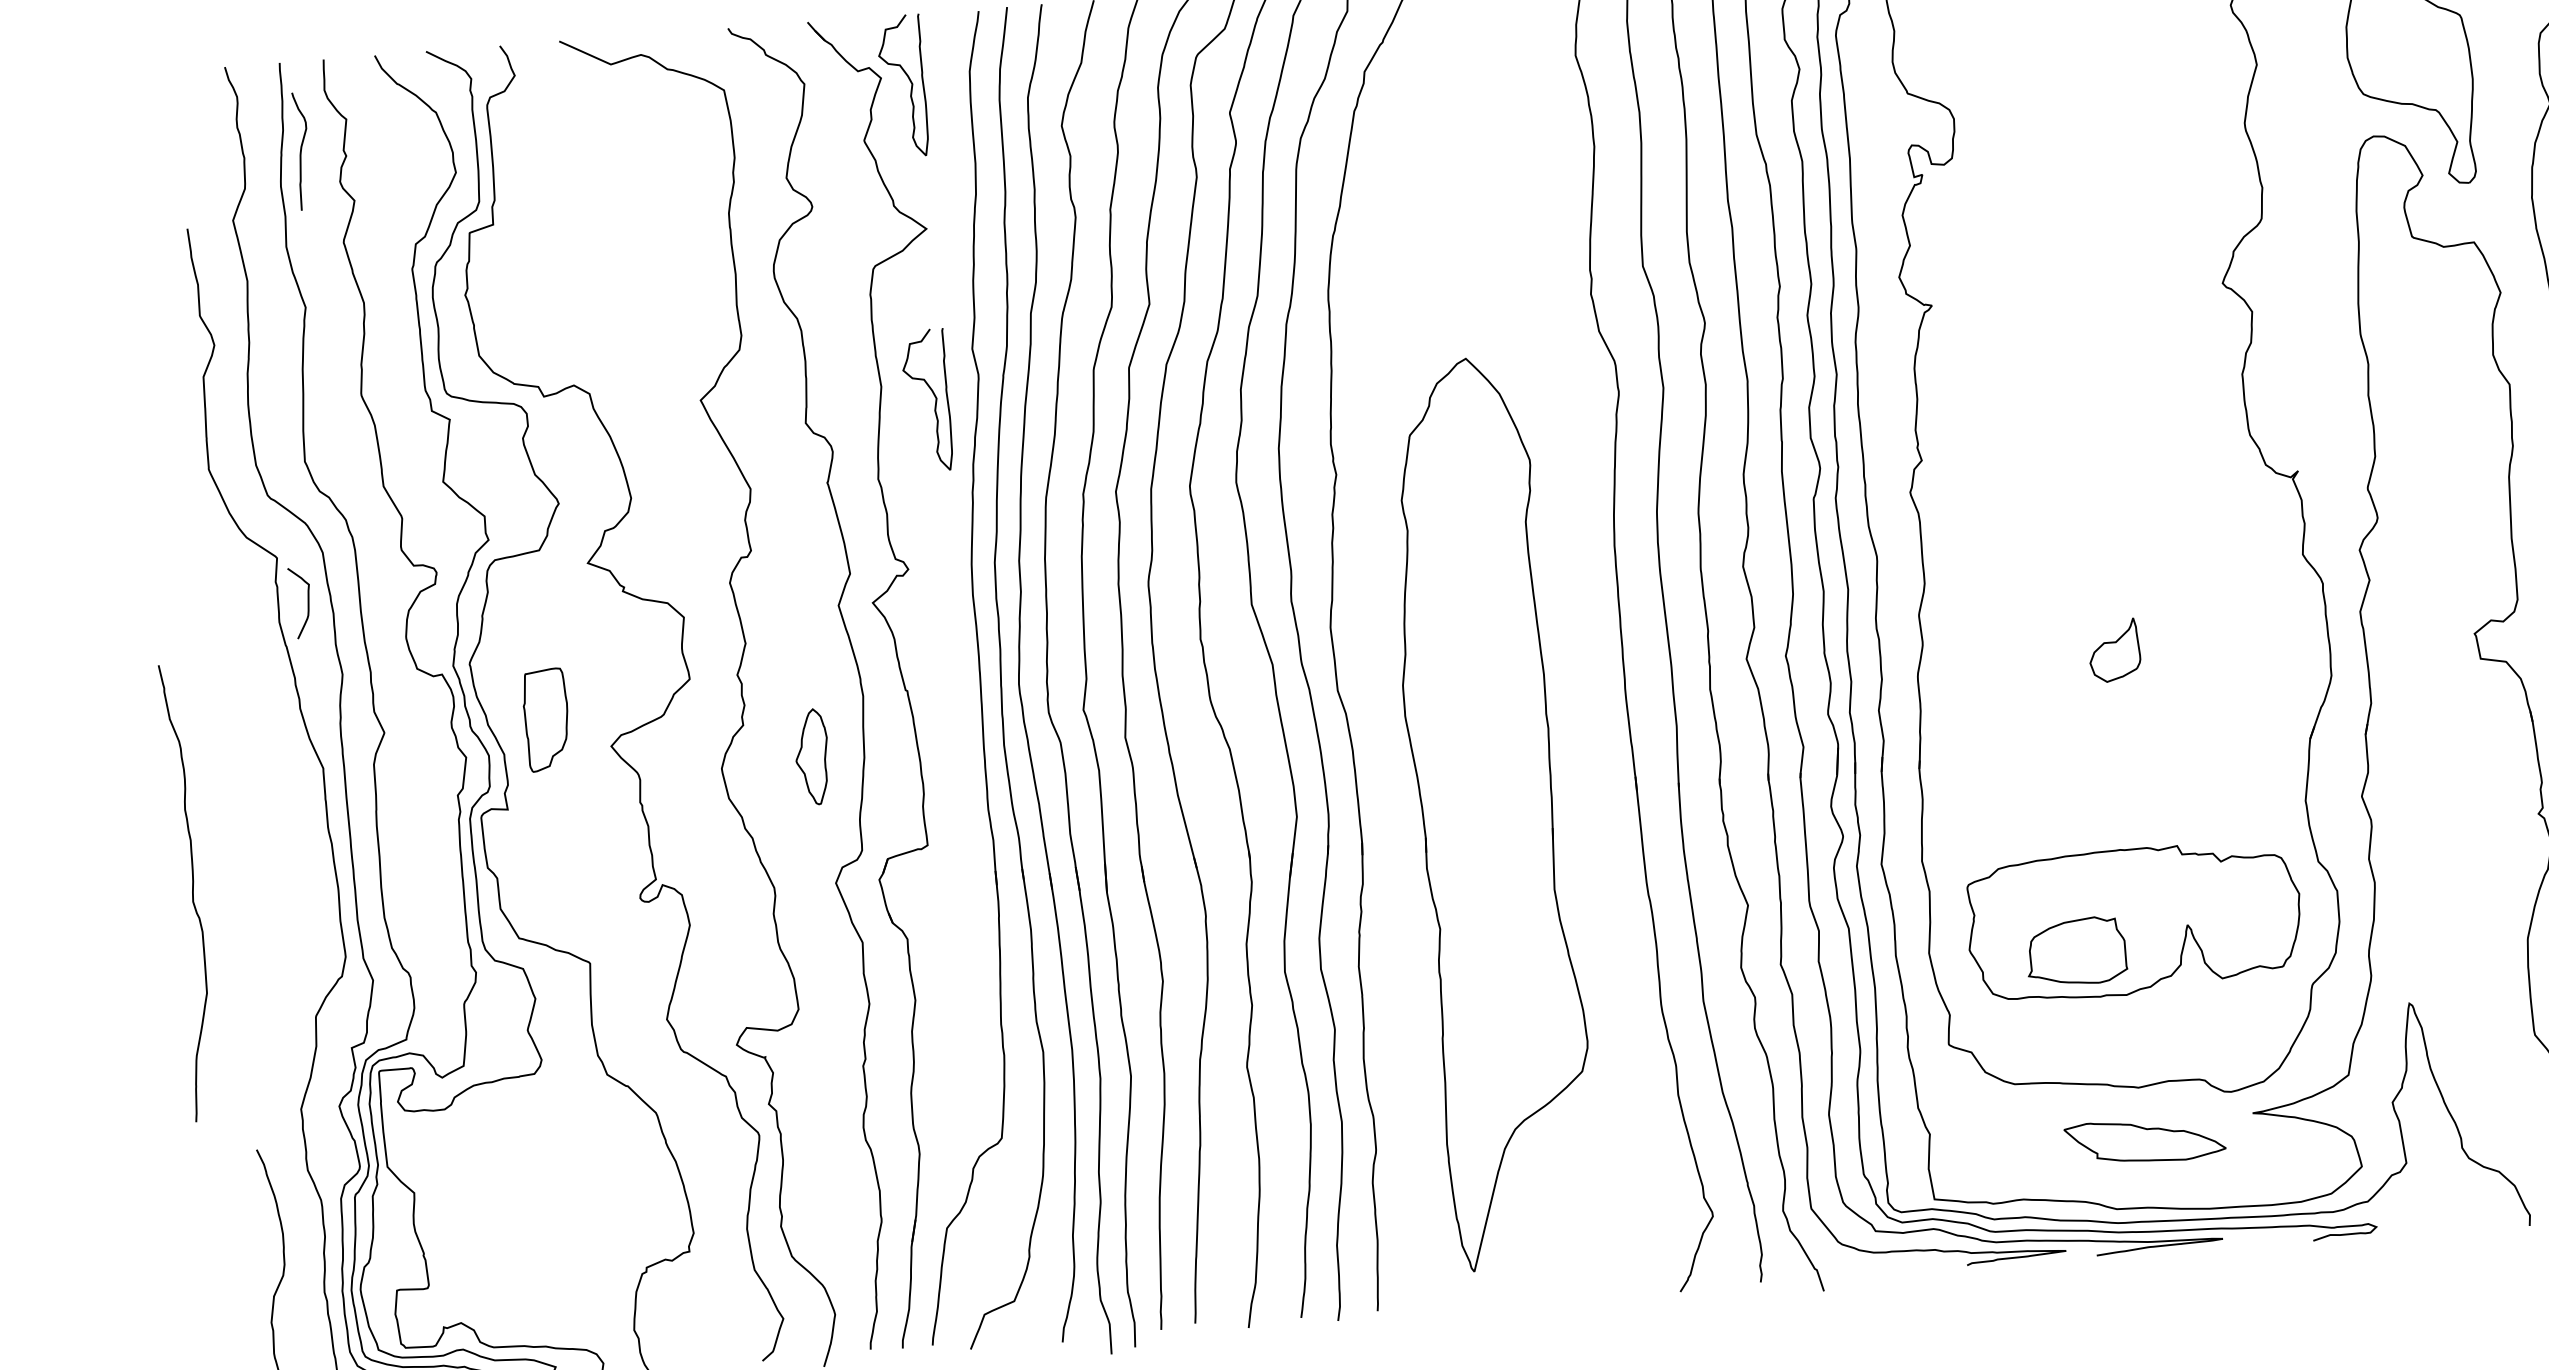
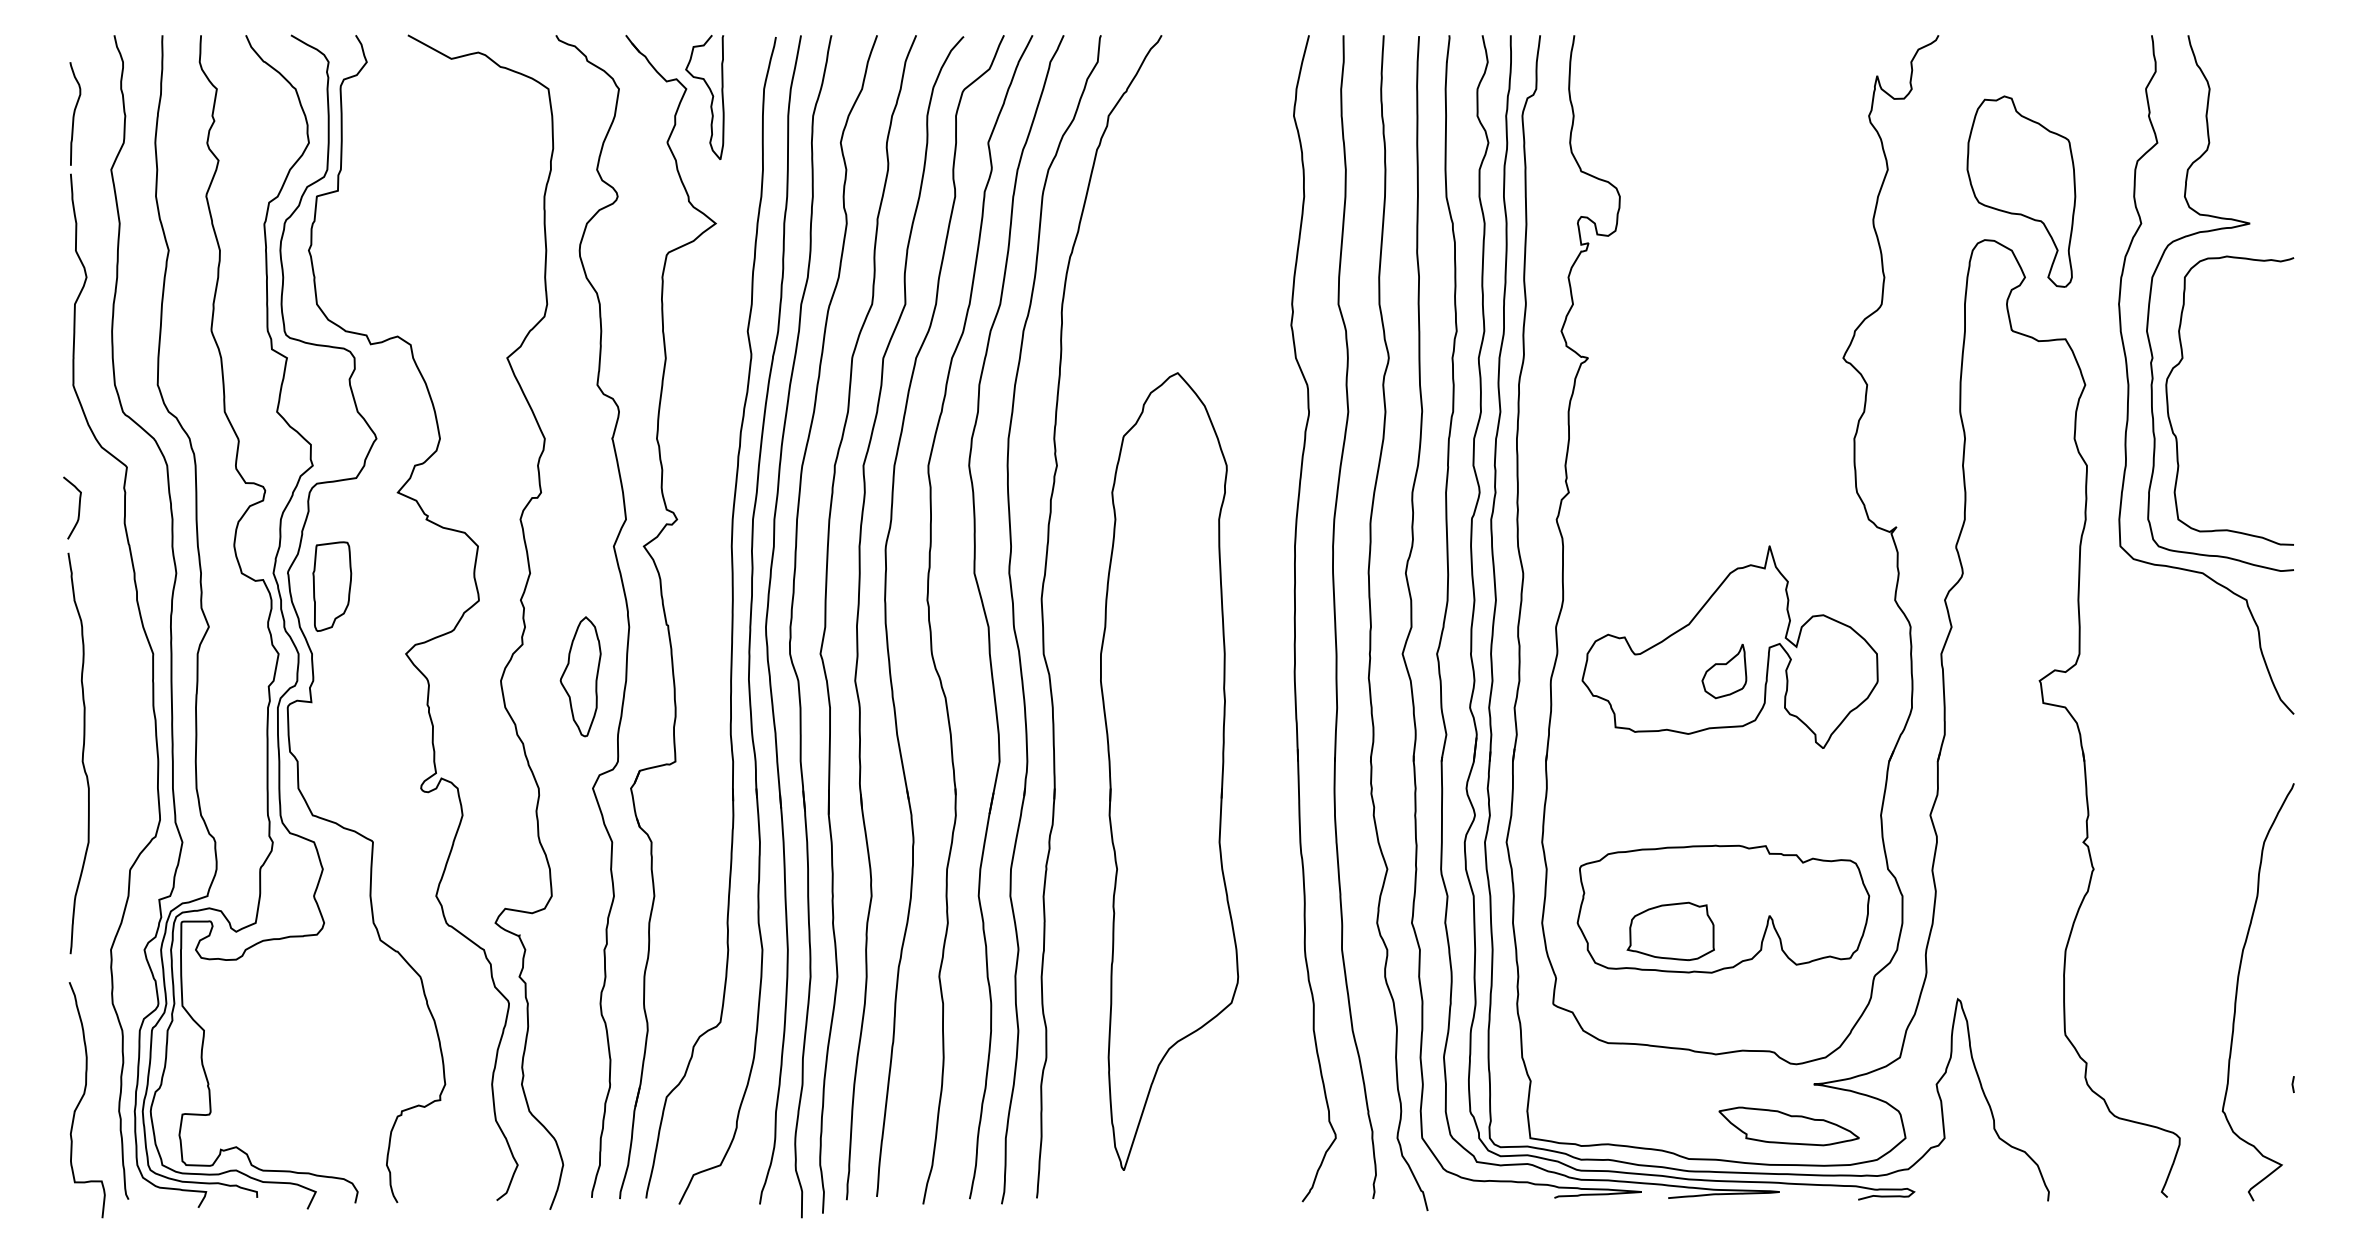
curve: (302, 150) -> (75, 113), moved
curve: (934, 397) -> (711, 371), removed
curve: (307, 601) -> (78, 507), moved
part: (2118, 621) -> (1729, 646), added
part: (546, 719) -> (332, 586), moved
part: (812, 756) -> (580, 676), size x1.43
curve: (192, 892) -> (82, 753), moved
part: (2144, 1141) -> (1788, 1126), moved

